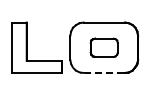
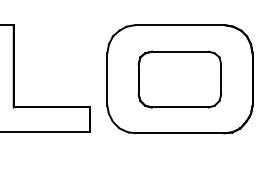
part: (104, 47) -> (180, 78), size x1.43
line: (104, 72) -> (180, 132), dashed -> solid

